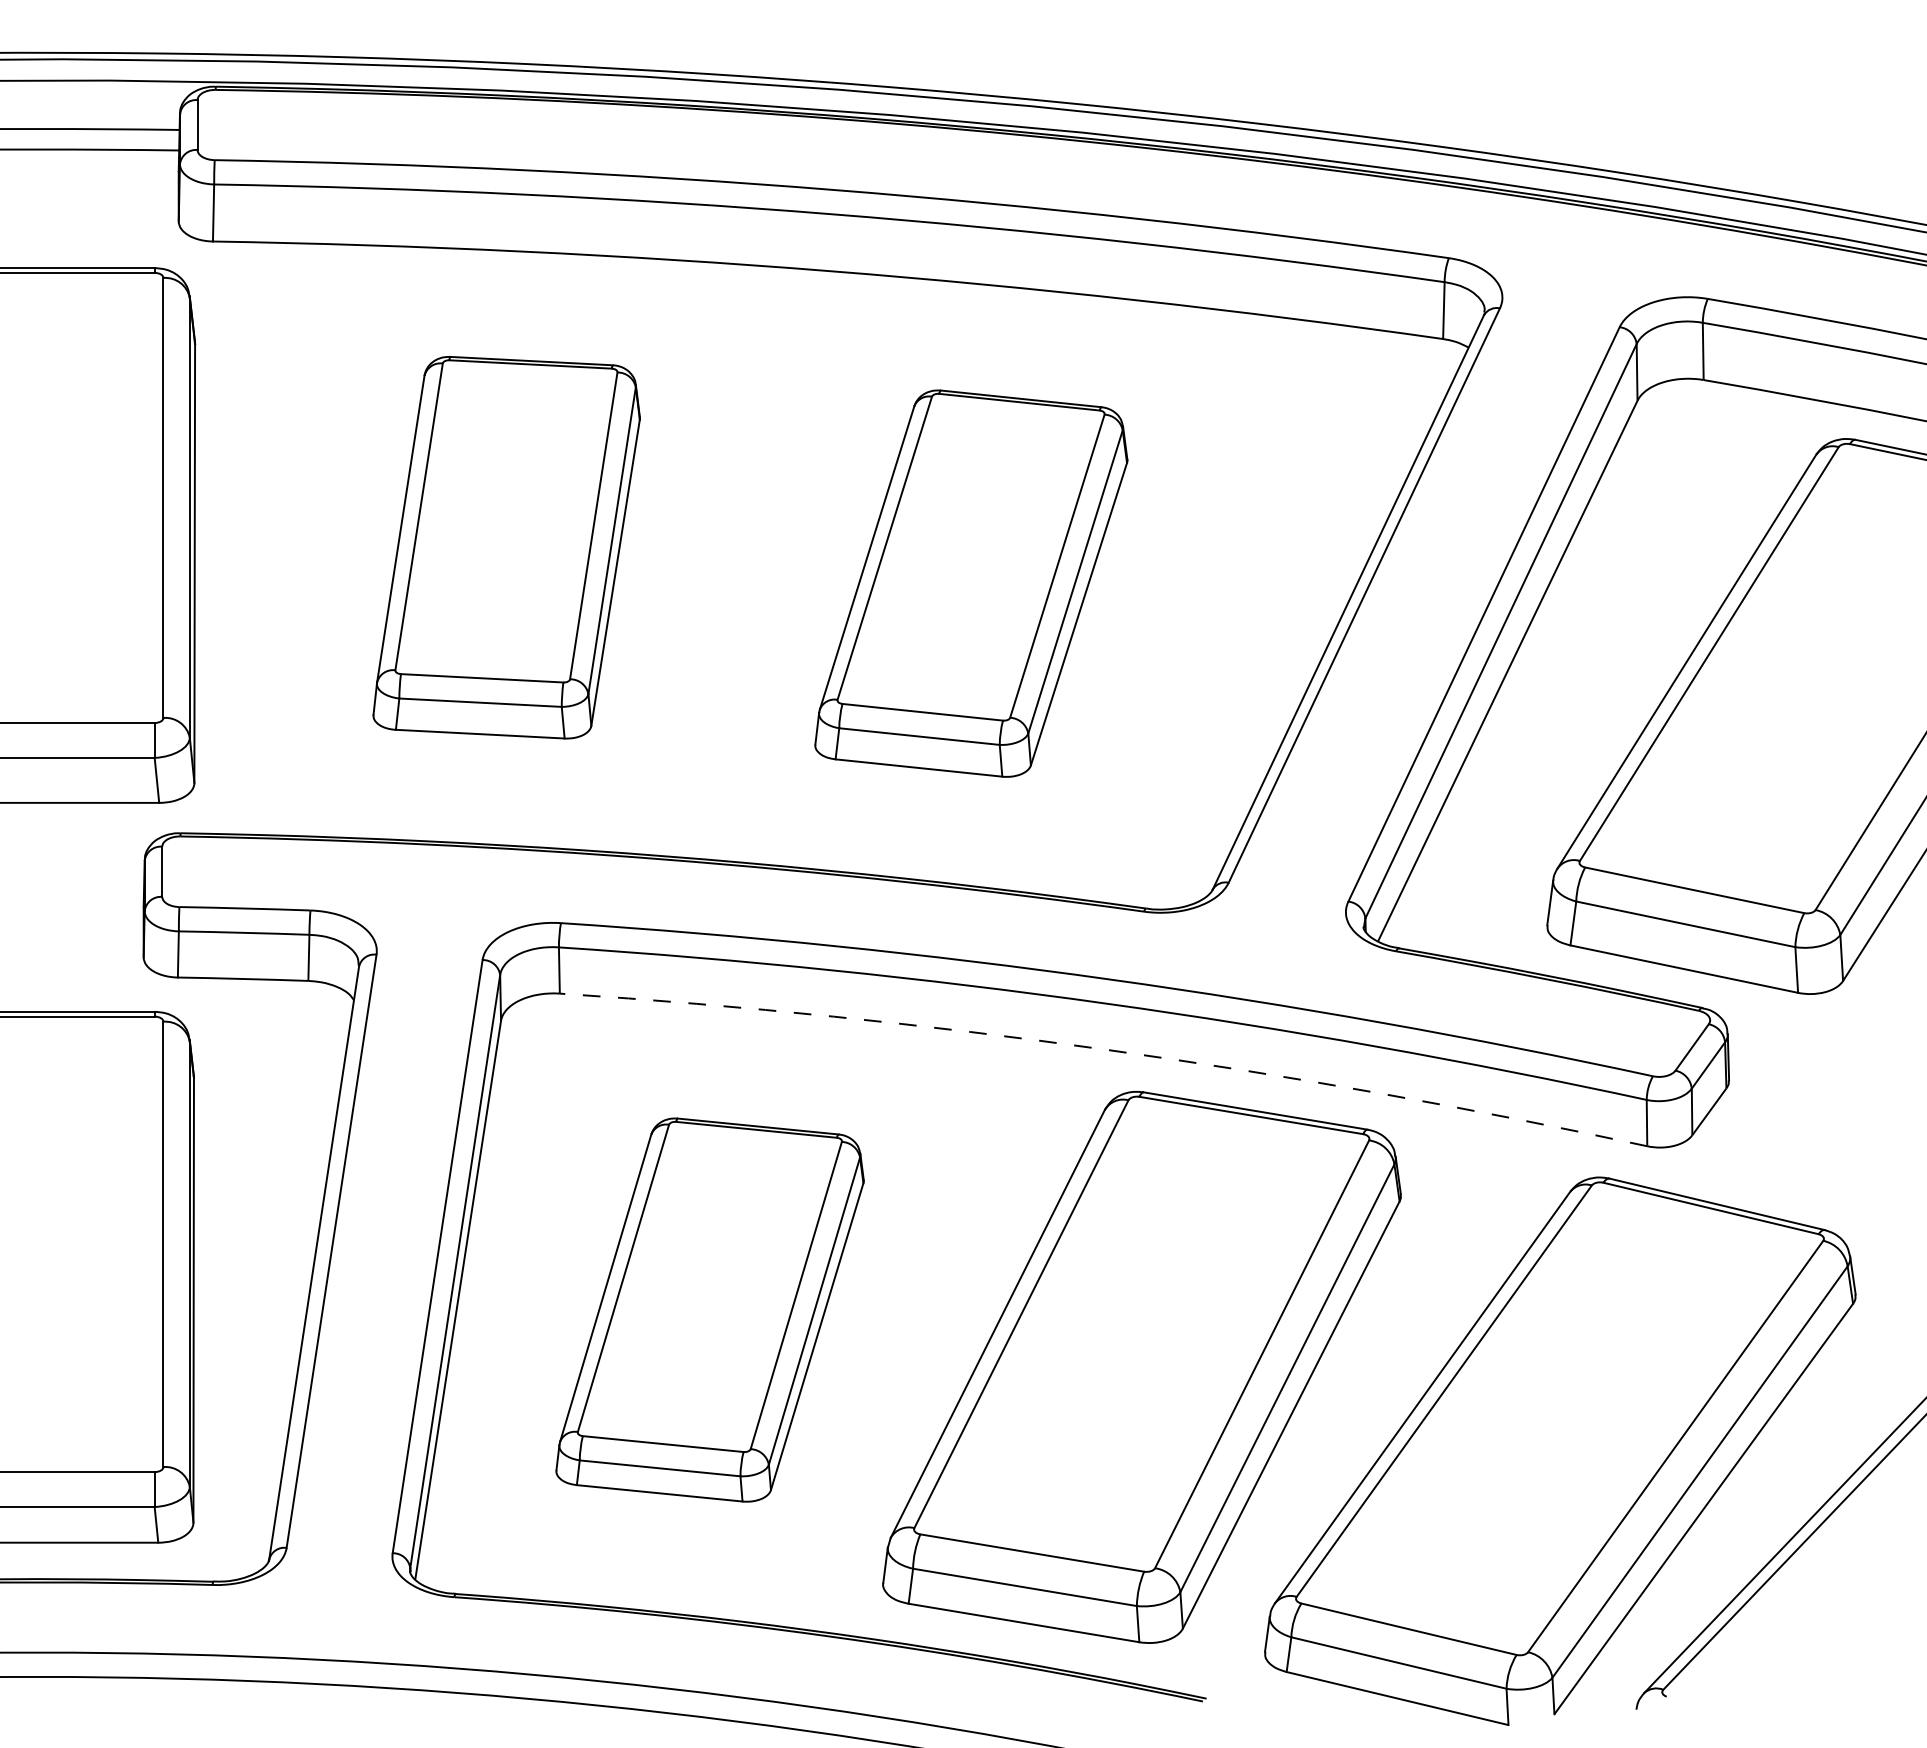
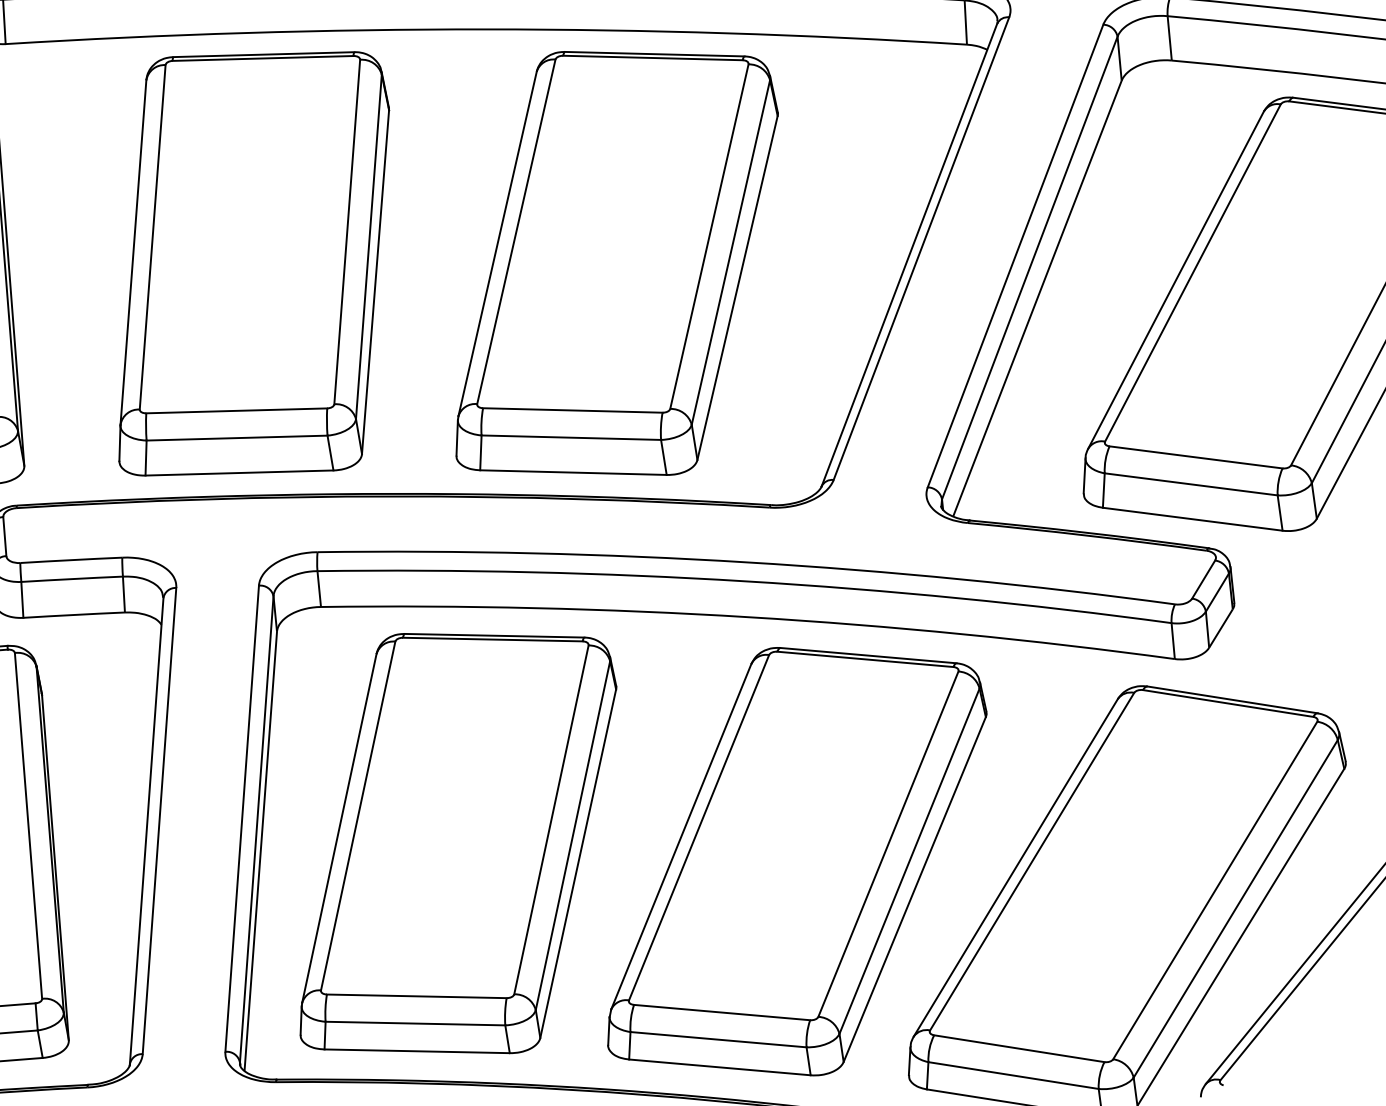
part: (506, 547) -> (252, 263), size x1.43
part: (971, 583) -> (615, 263), size x1.43
arc: (1106, 1049) -> (748, 616), dashed -> solid
part: (709, 1309) -> (456, 843), size x1.43

